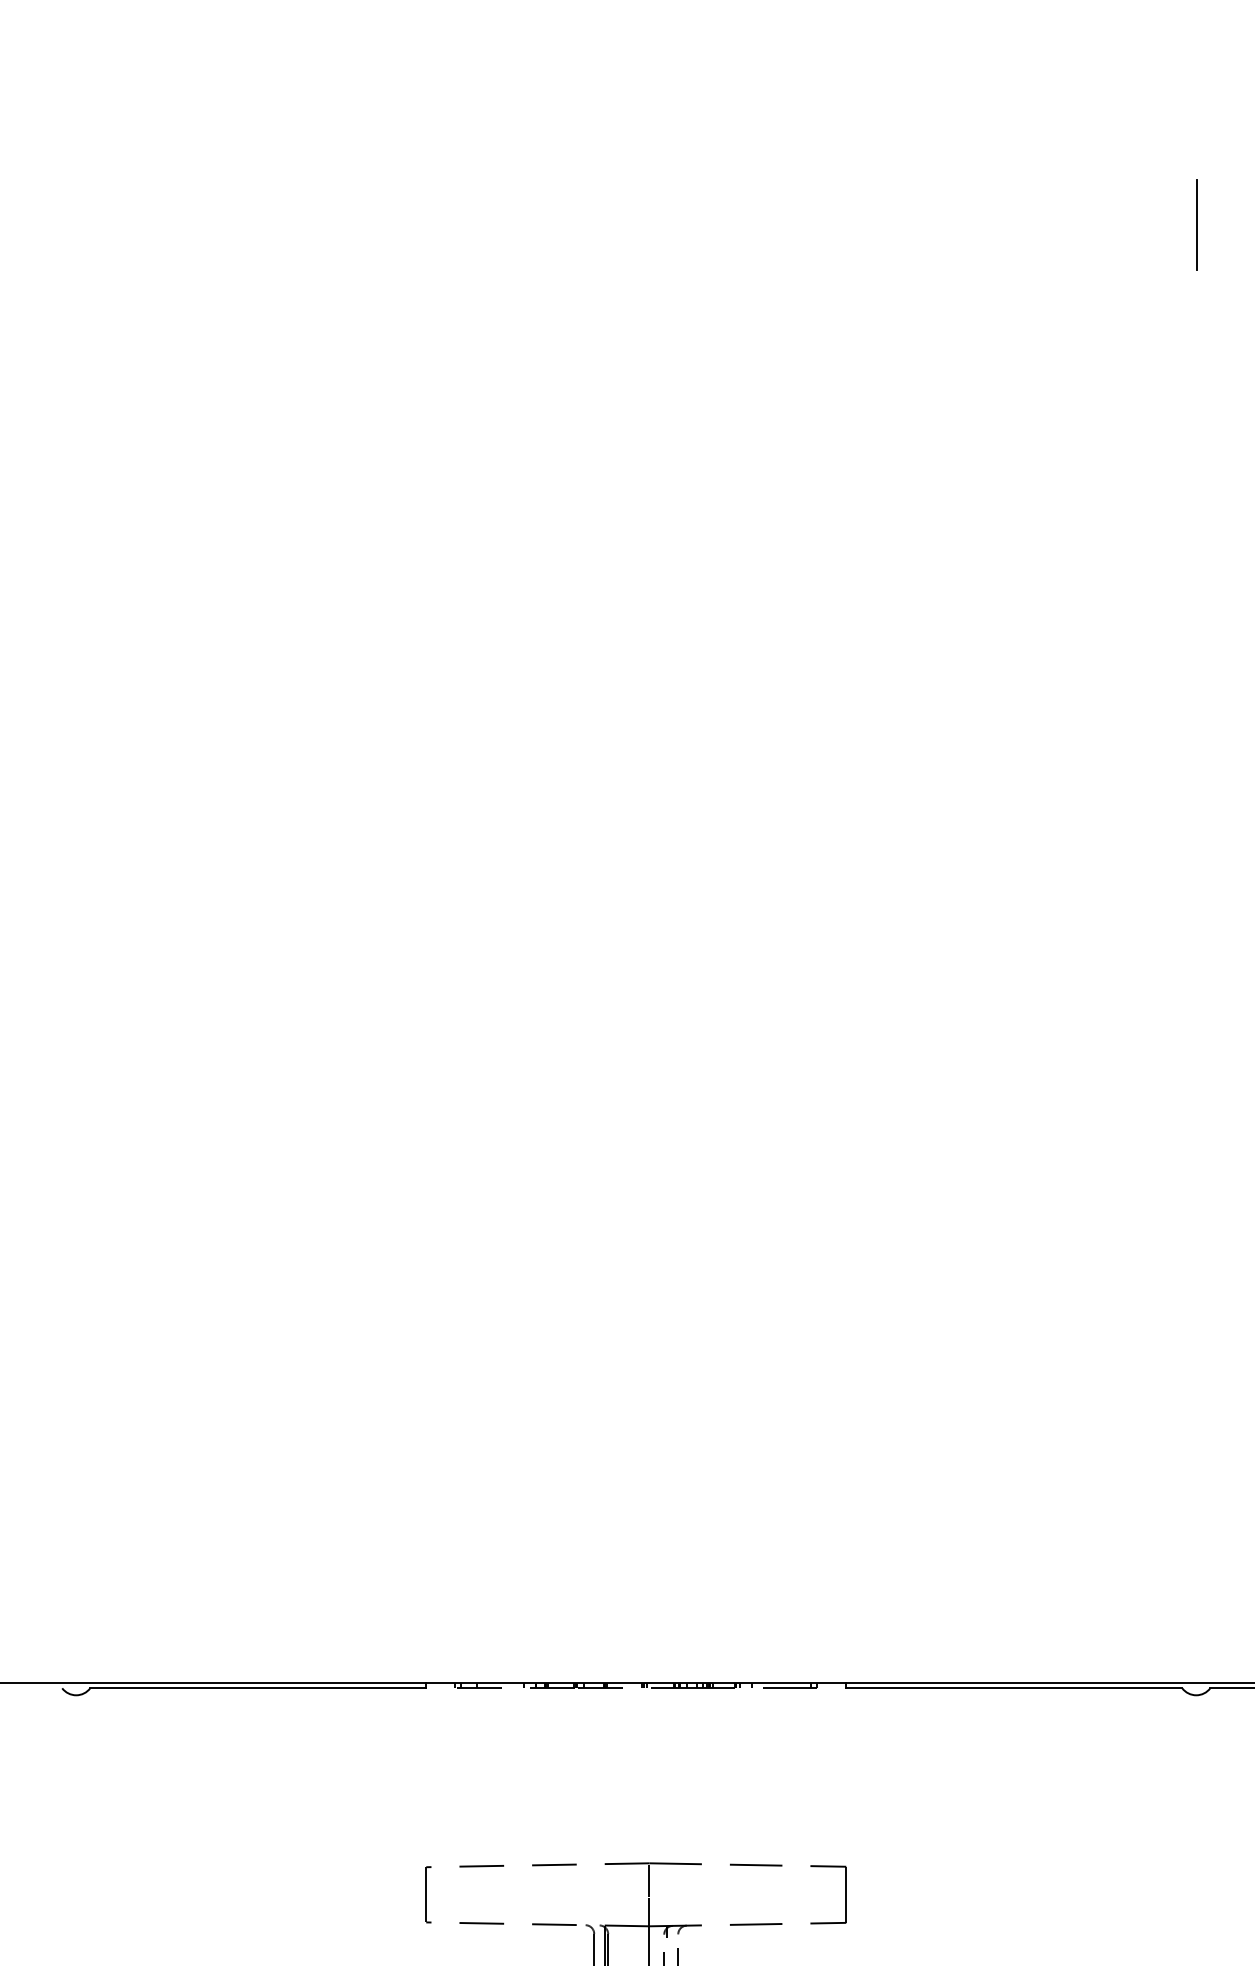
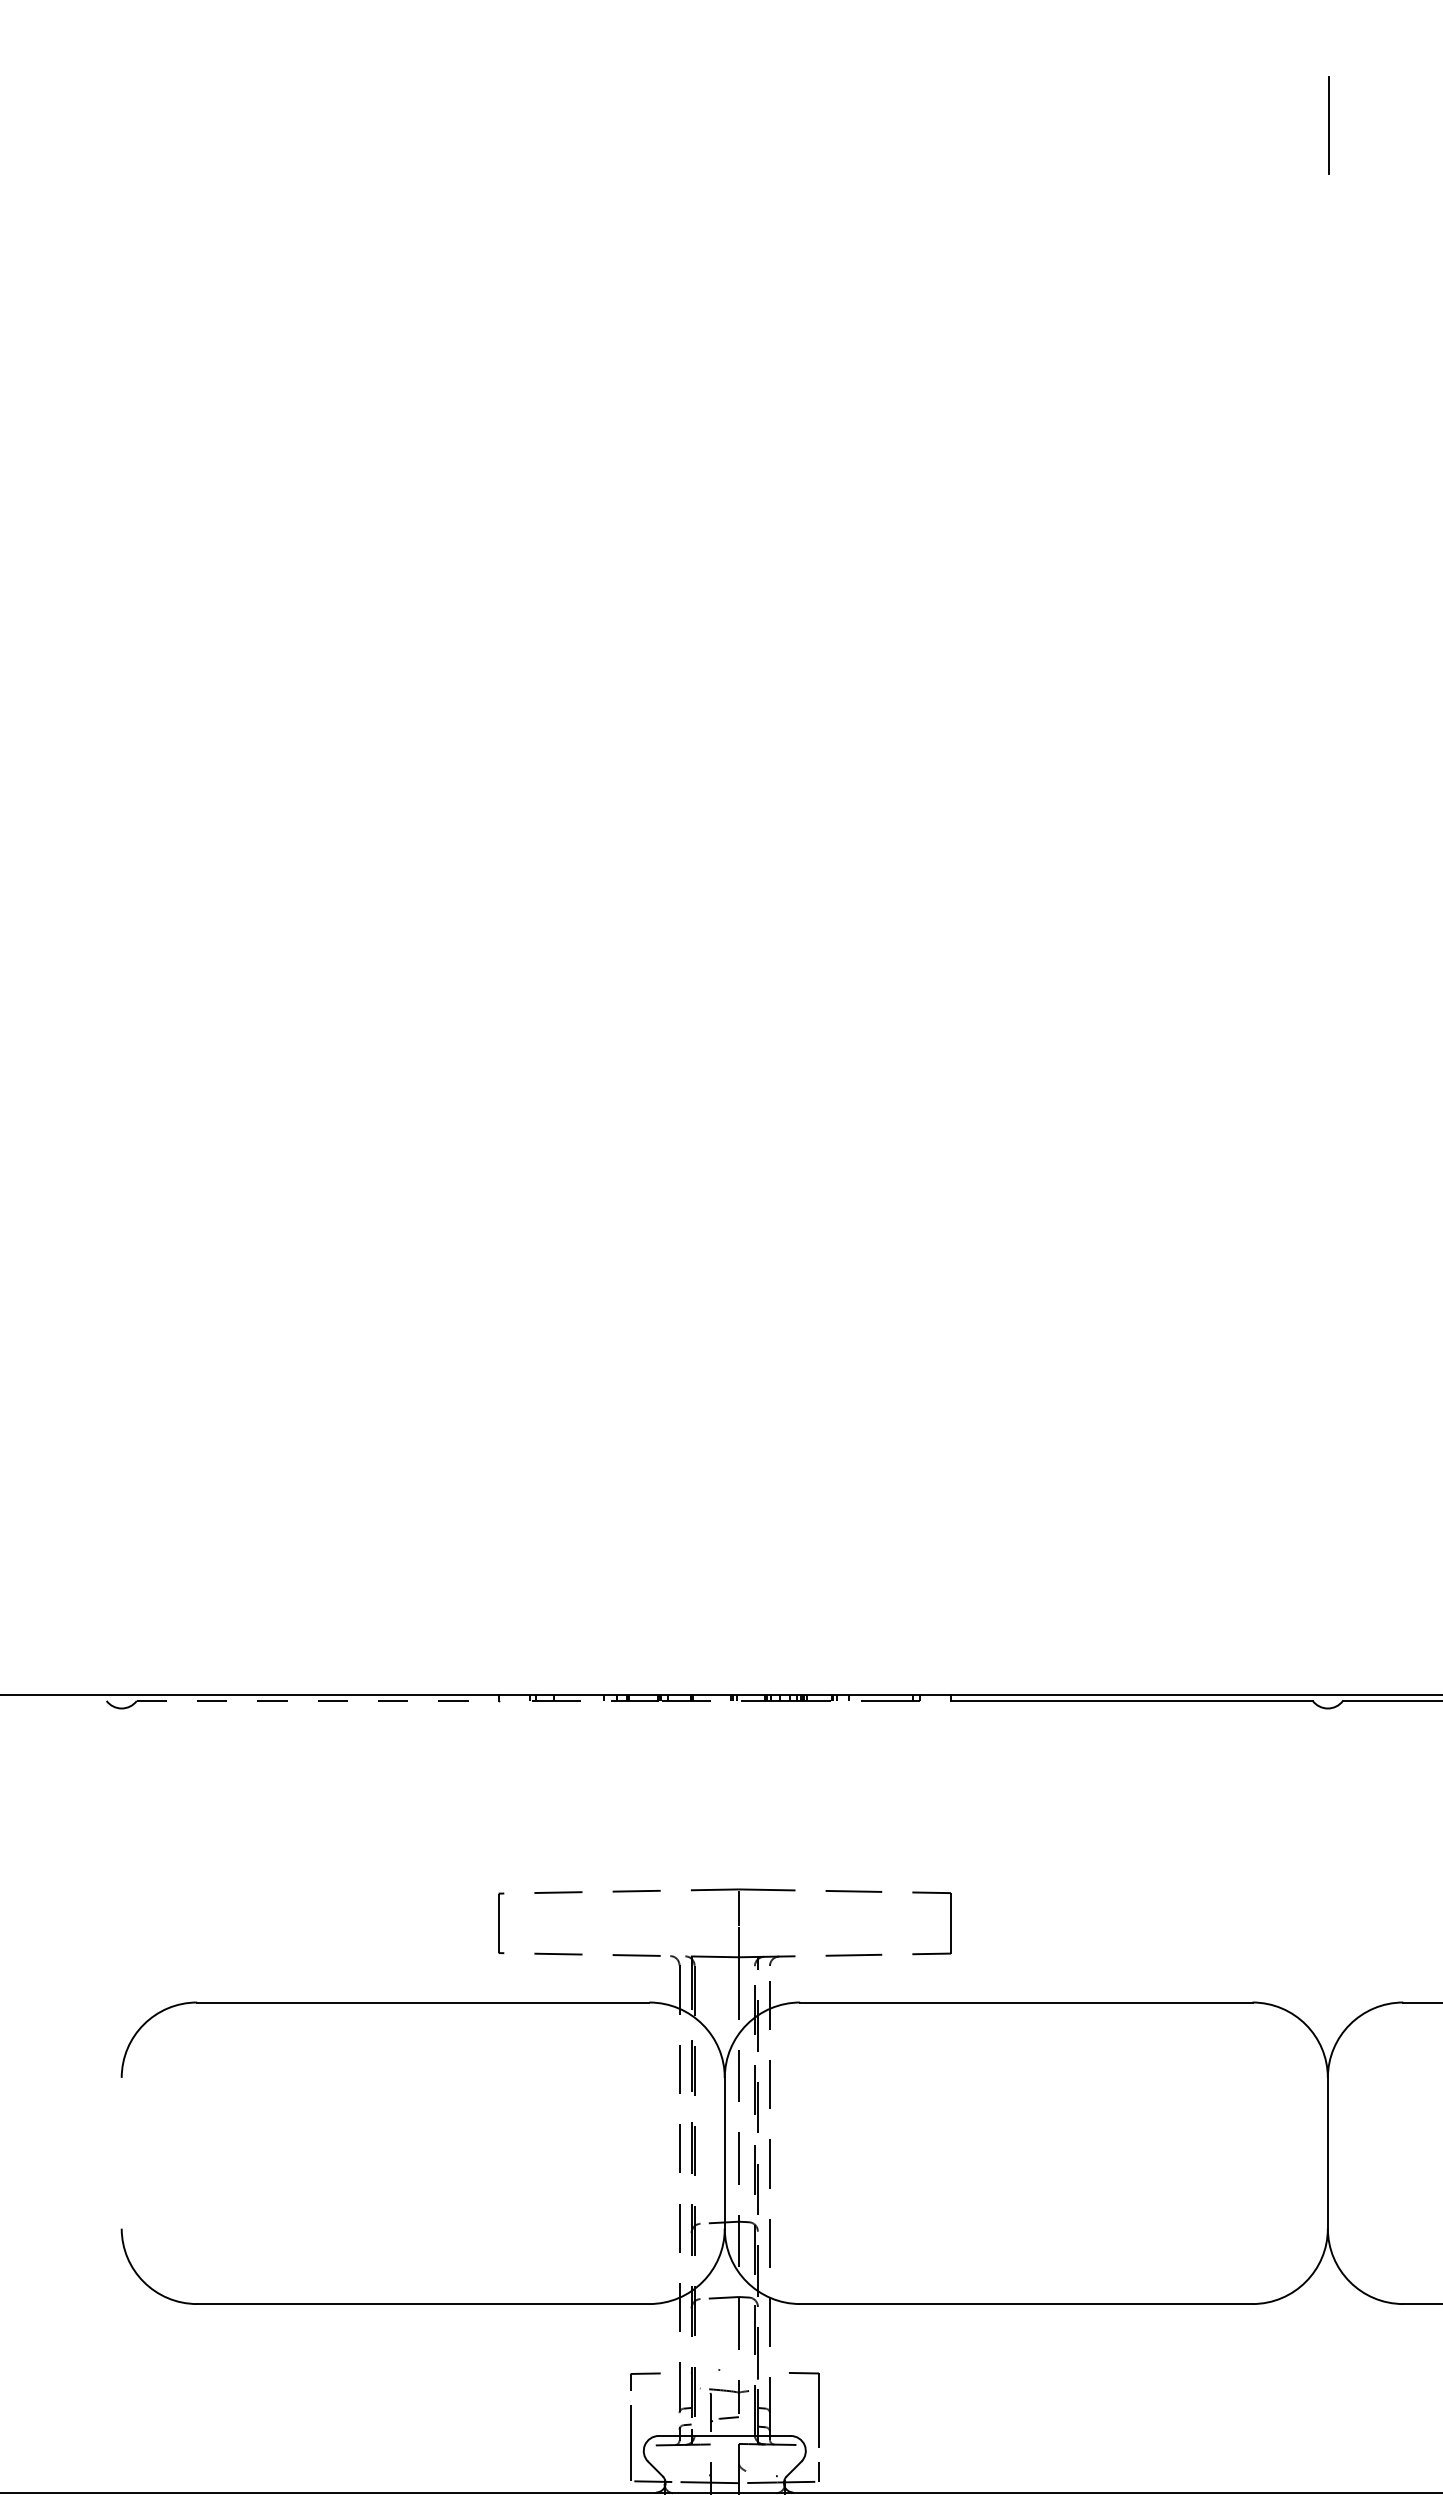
line: (258, 1687) -> (317, 1700), solid -> dashed

